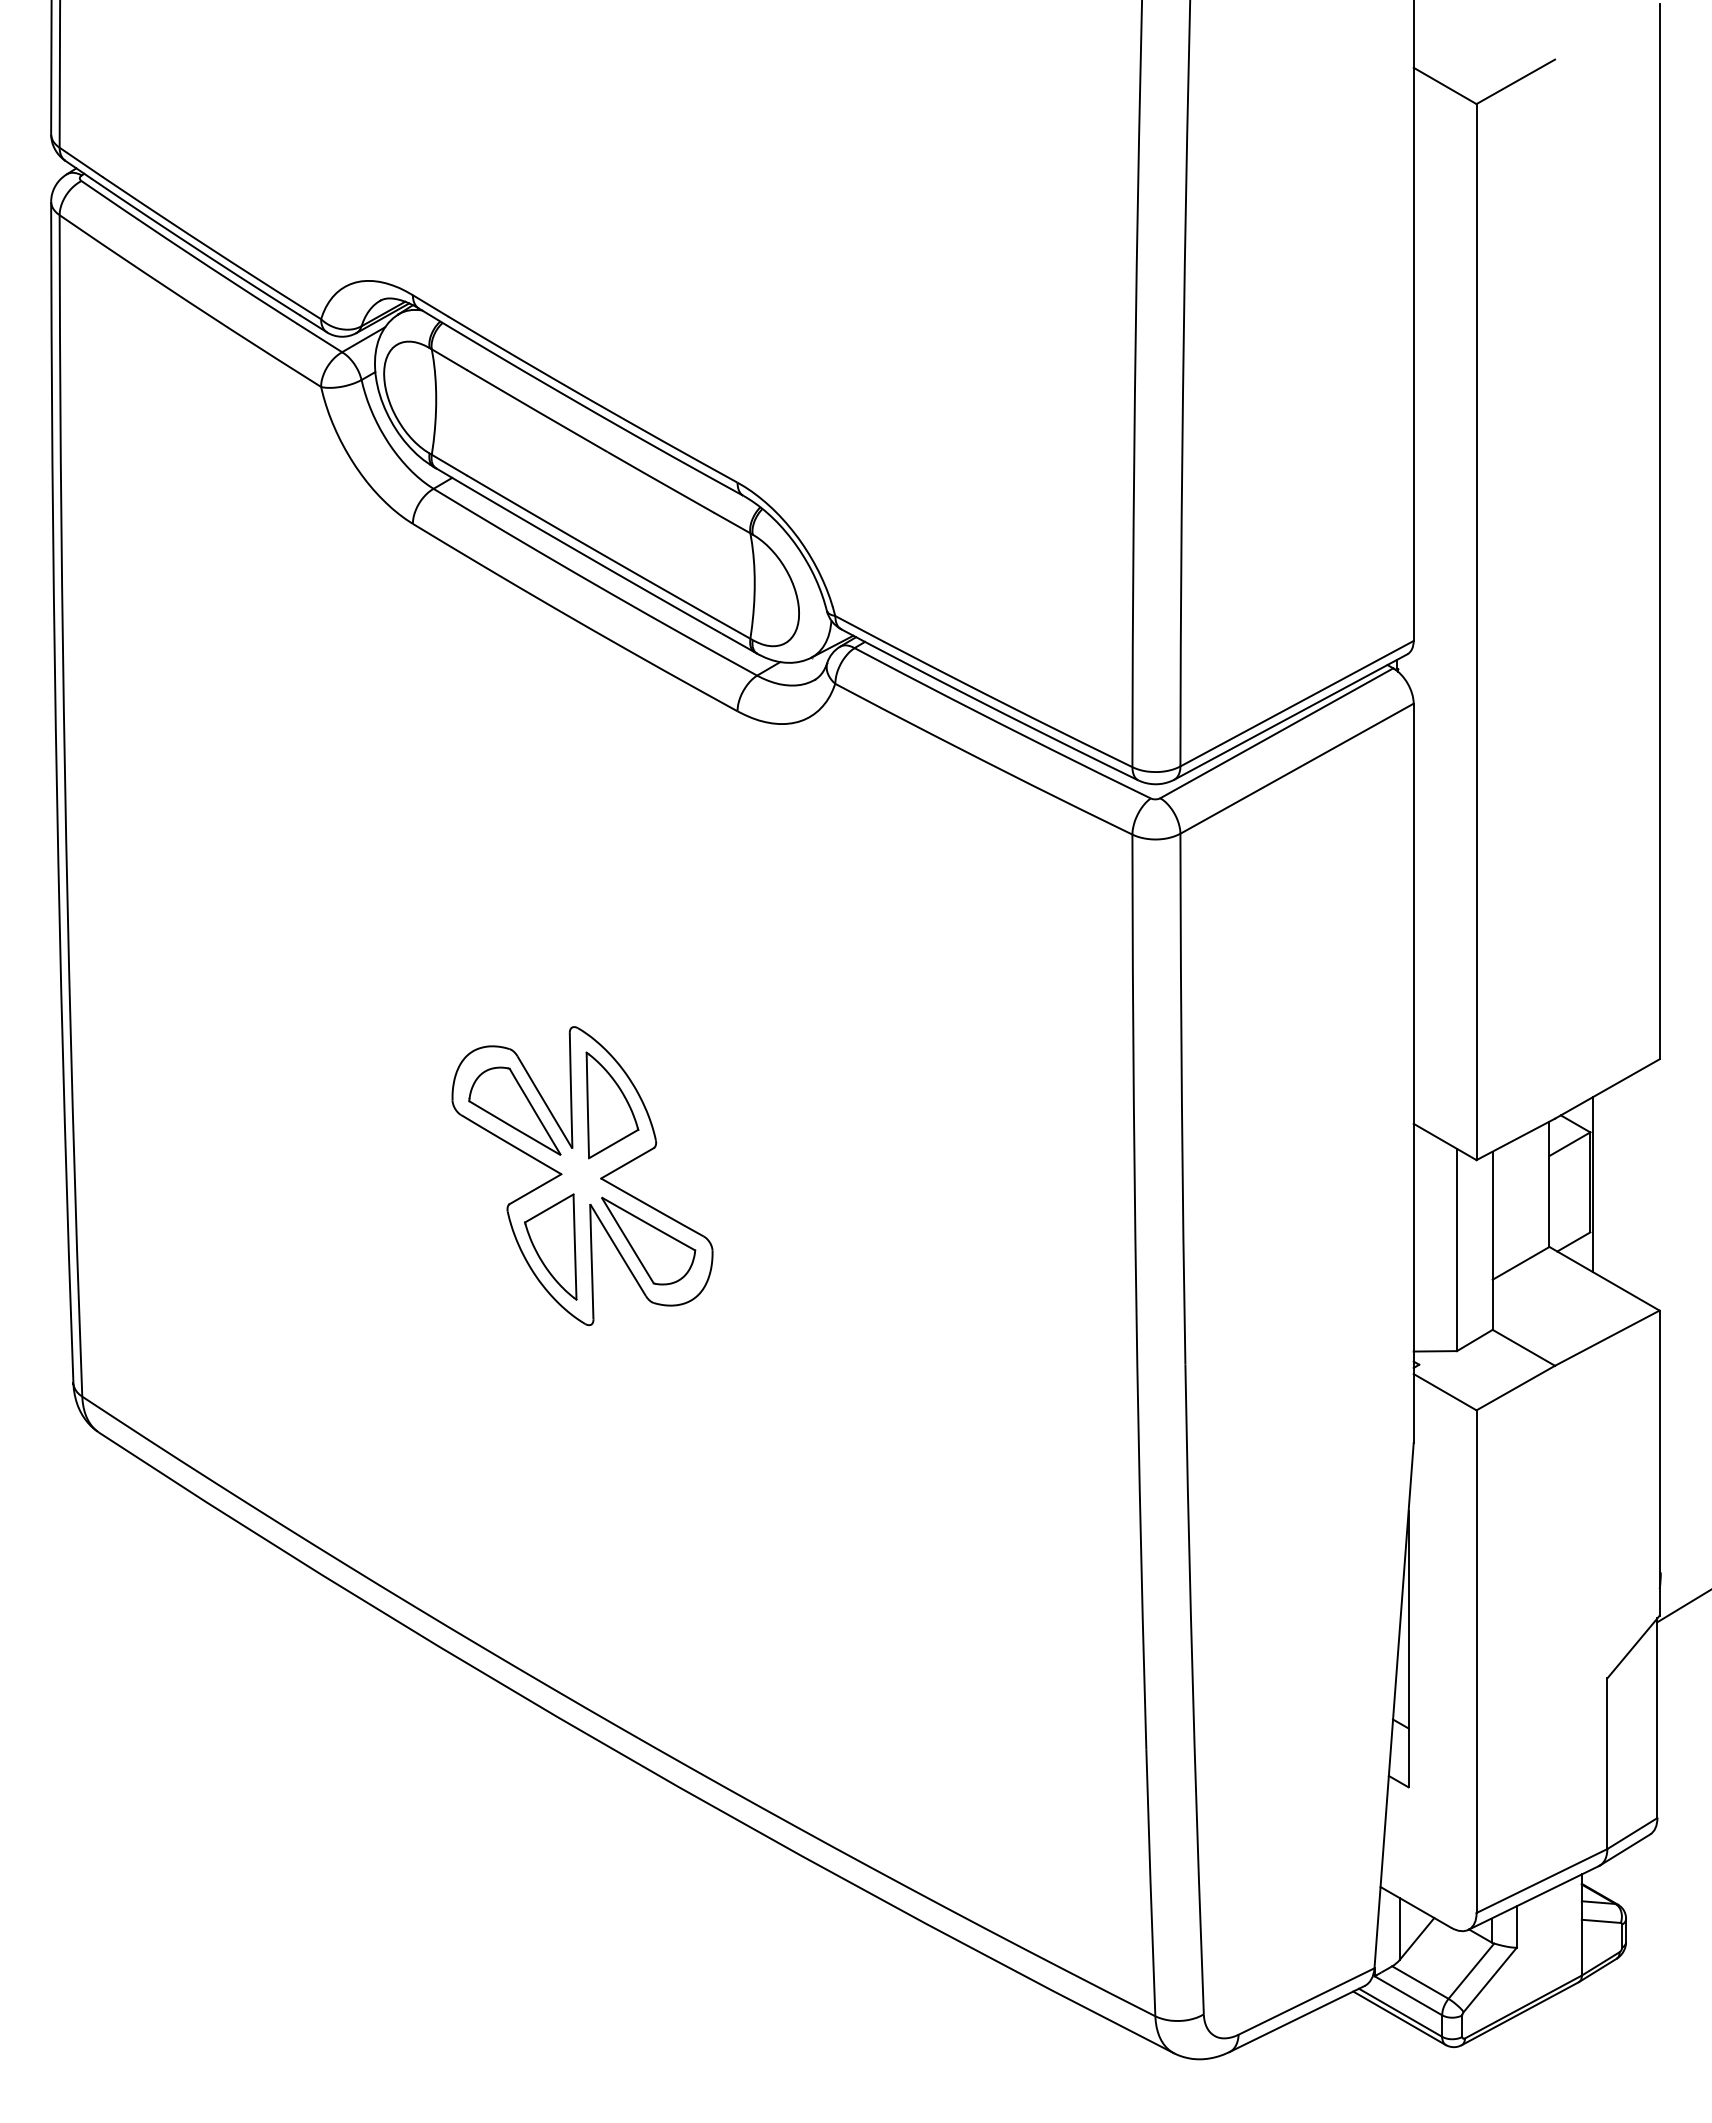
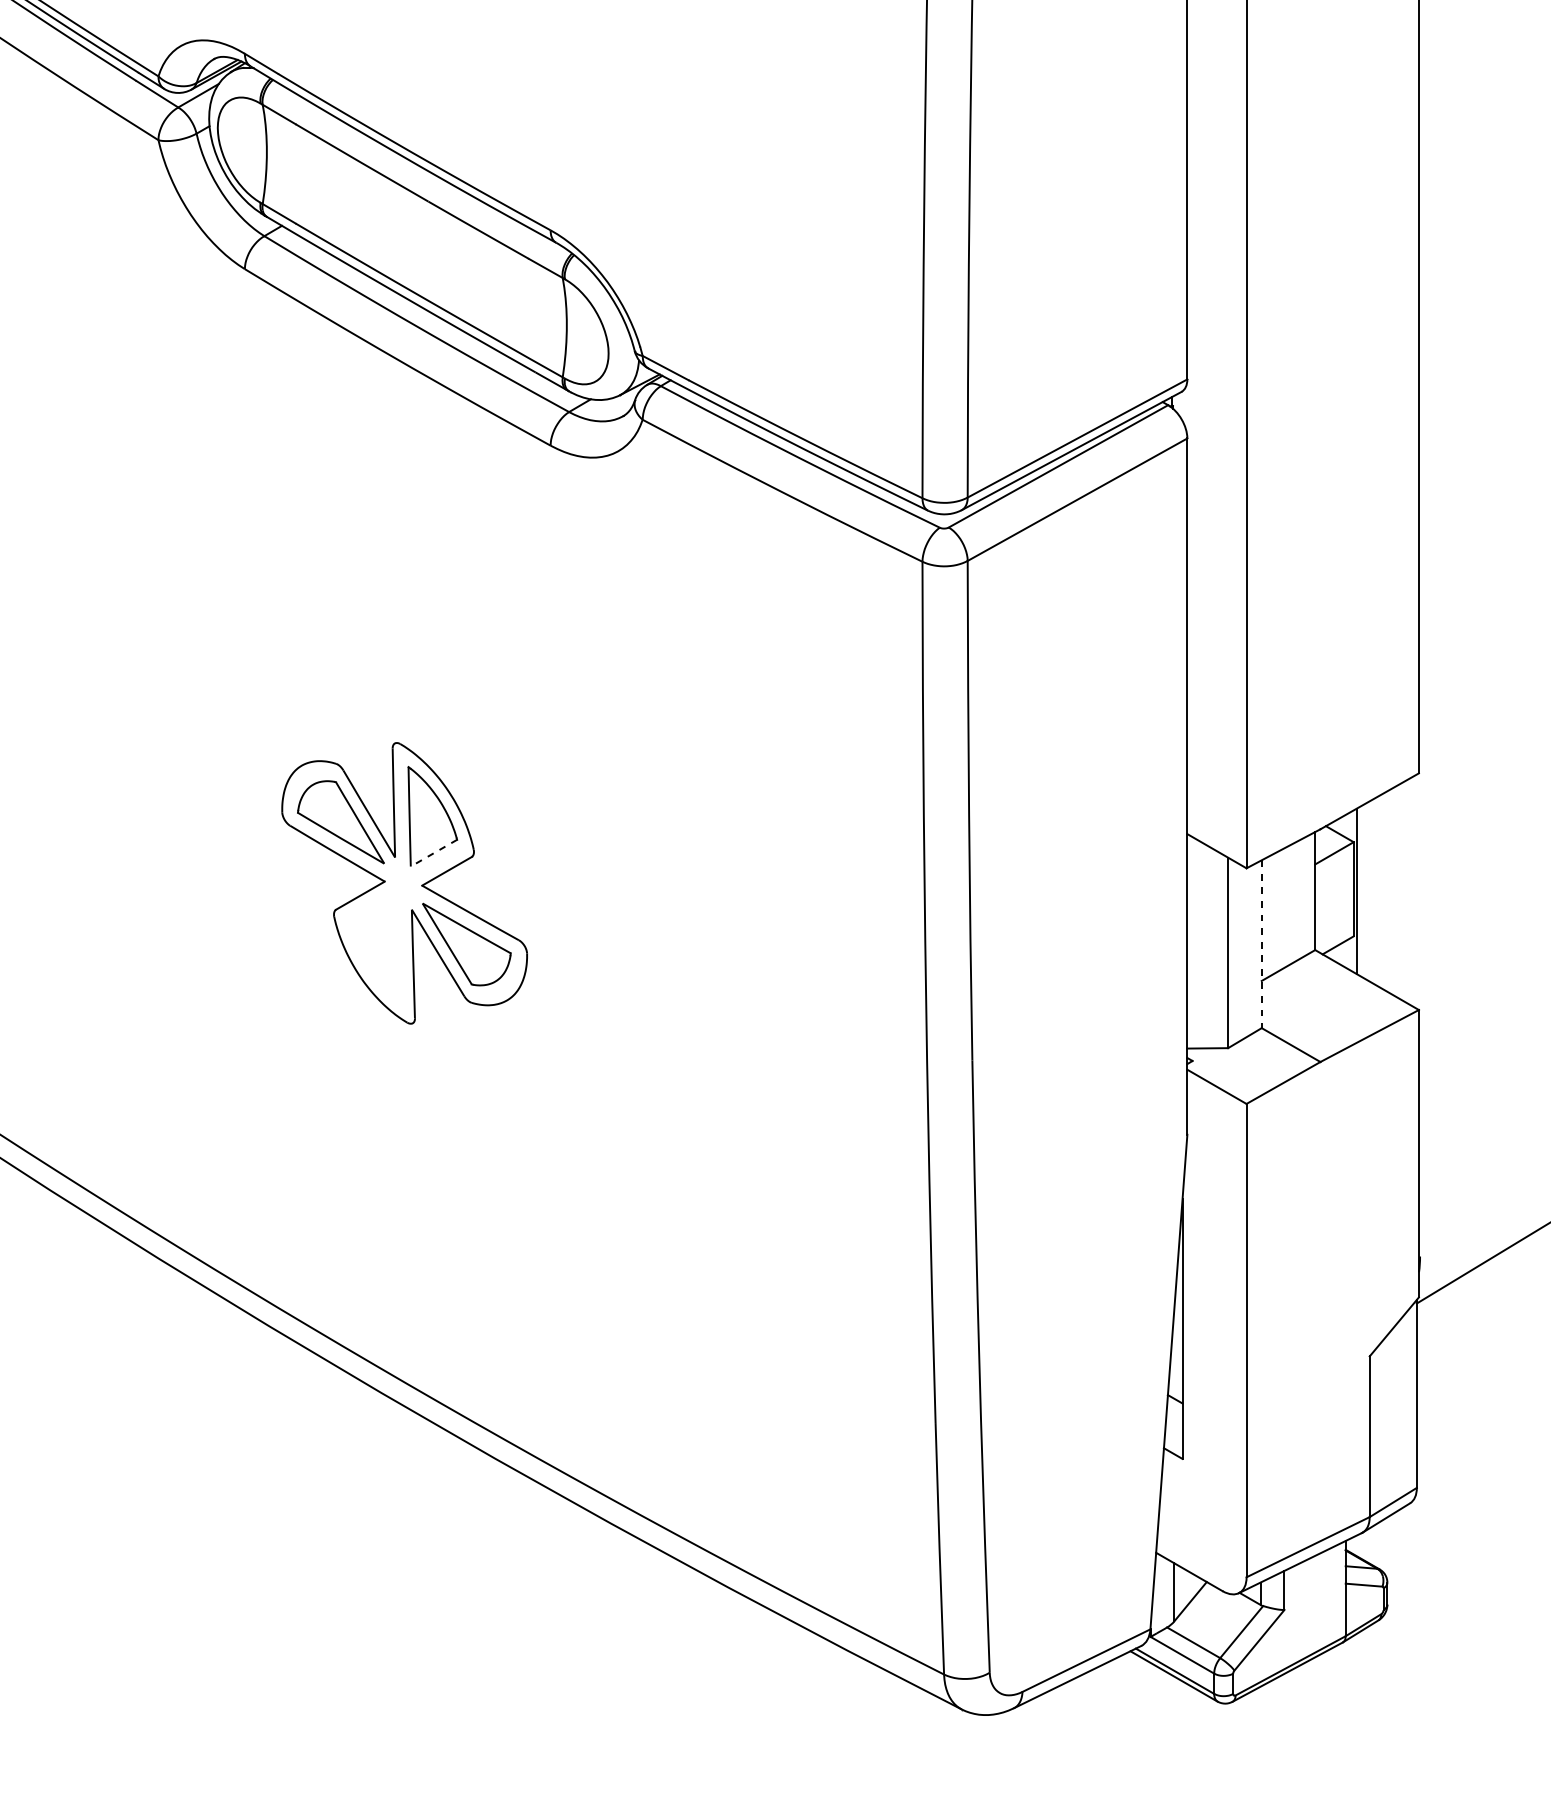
line: (613, 1144) -> (433, 853), solid -> dashed
line: (1492, 1241) -> (1261, 944), solid -> dashed
part: (550, 1246) -> (374, 949), removed

